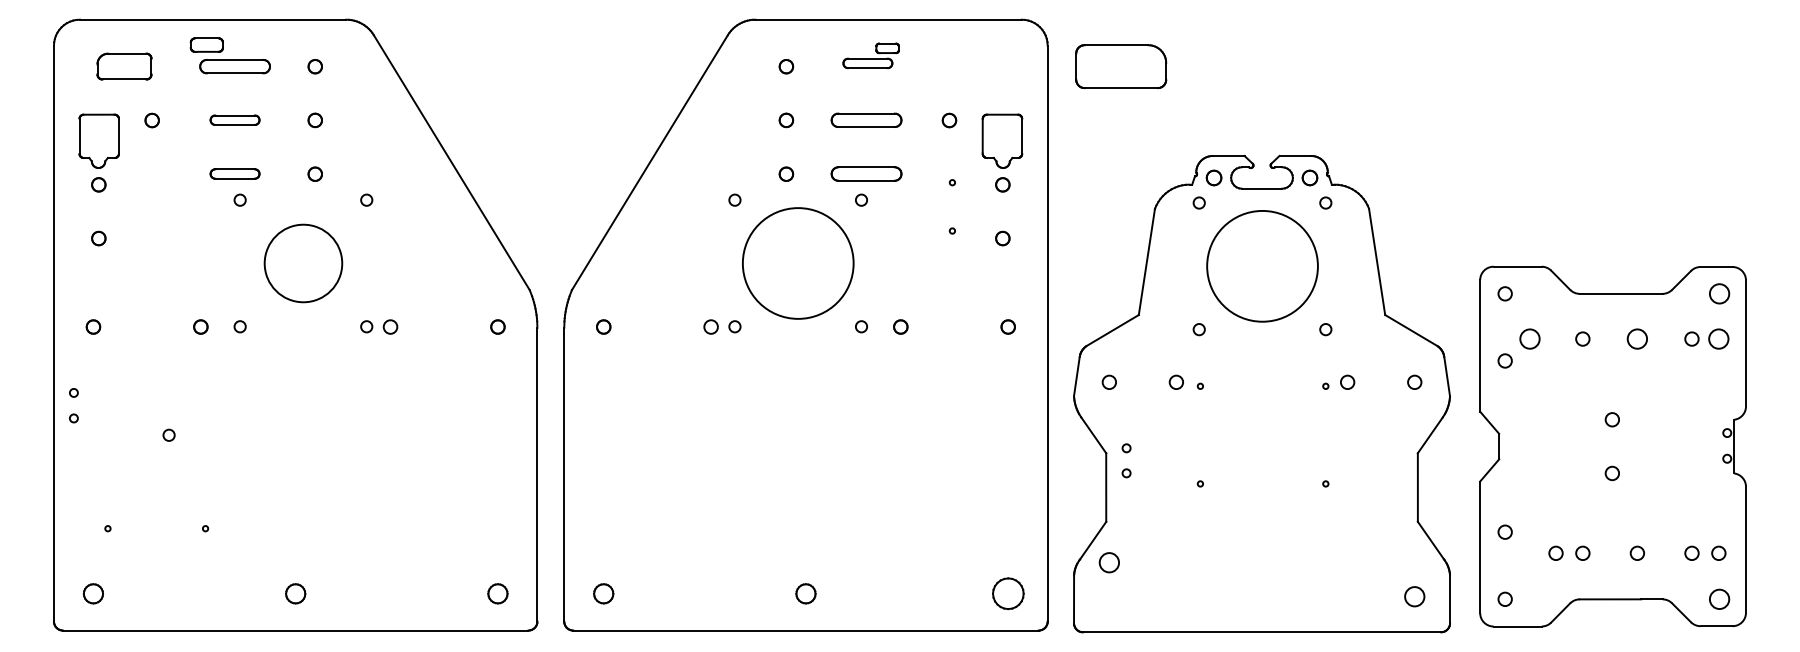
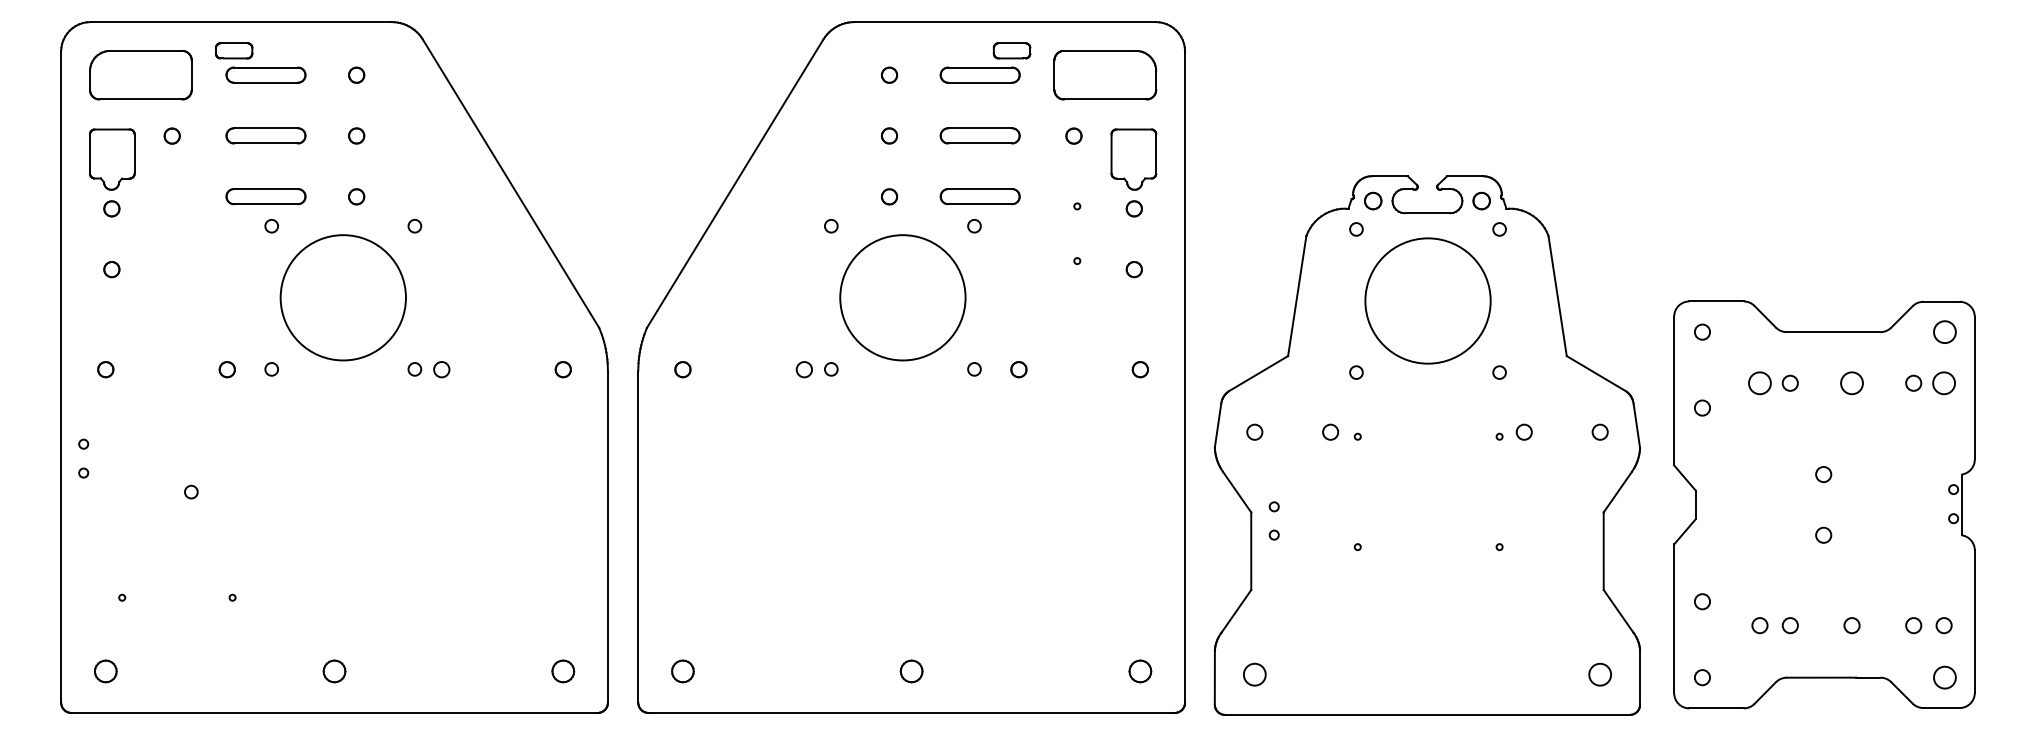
part: (870, 55) -> (984, 62), size x1.43
part: (124, 66) -> (140, 75), size x1.67
part: (1121, 66) -> (1105, 75), moved
part: (234, 119) -> (265, 134), size x1.43
part: (234, 173) -> (265, 196), size x1.43
circle: (303, 263) -> (343, 297), size x1.43
circle: (1529, 338) -> (1759, 382), moved
circle: (1108, 562) -> (1253, 674), moved
part: (1007, 593) -> (1139, 671), size x0.62

